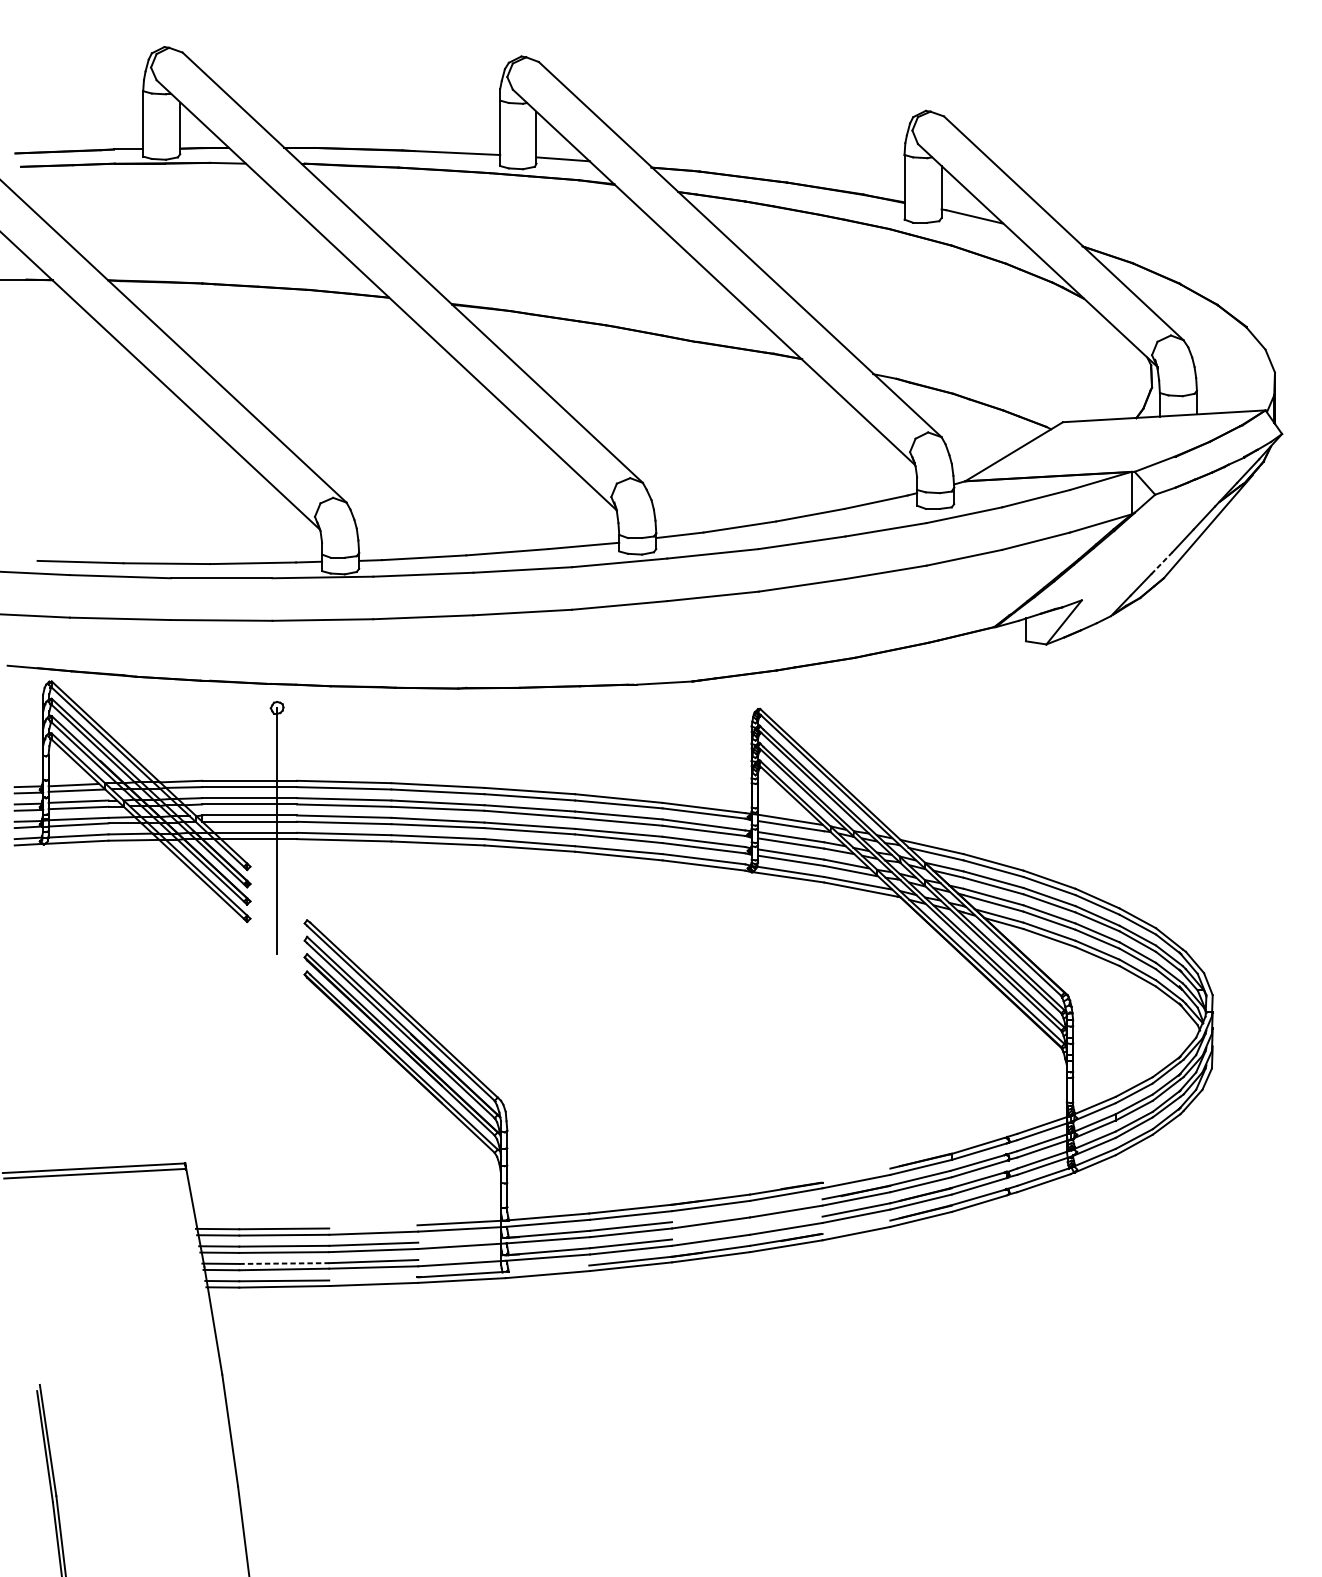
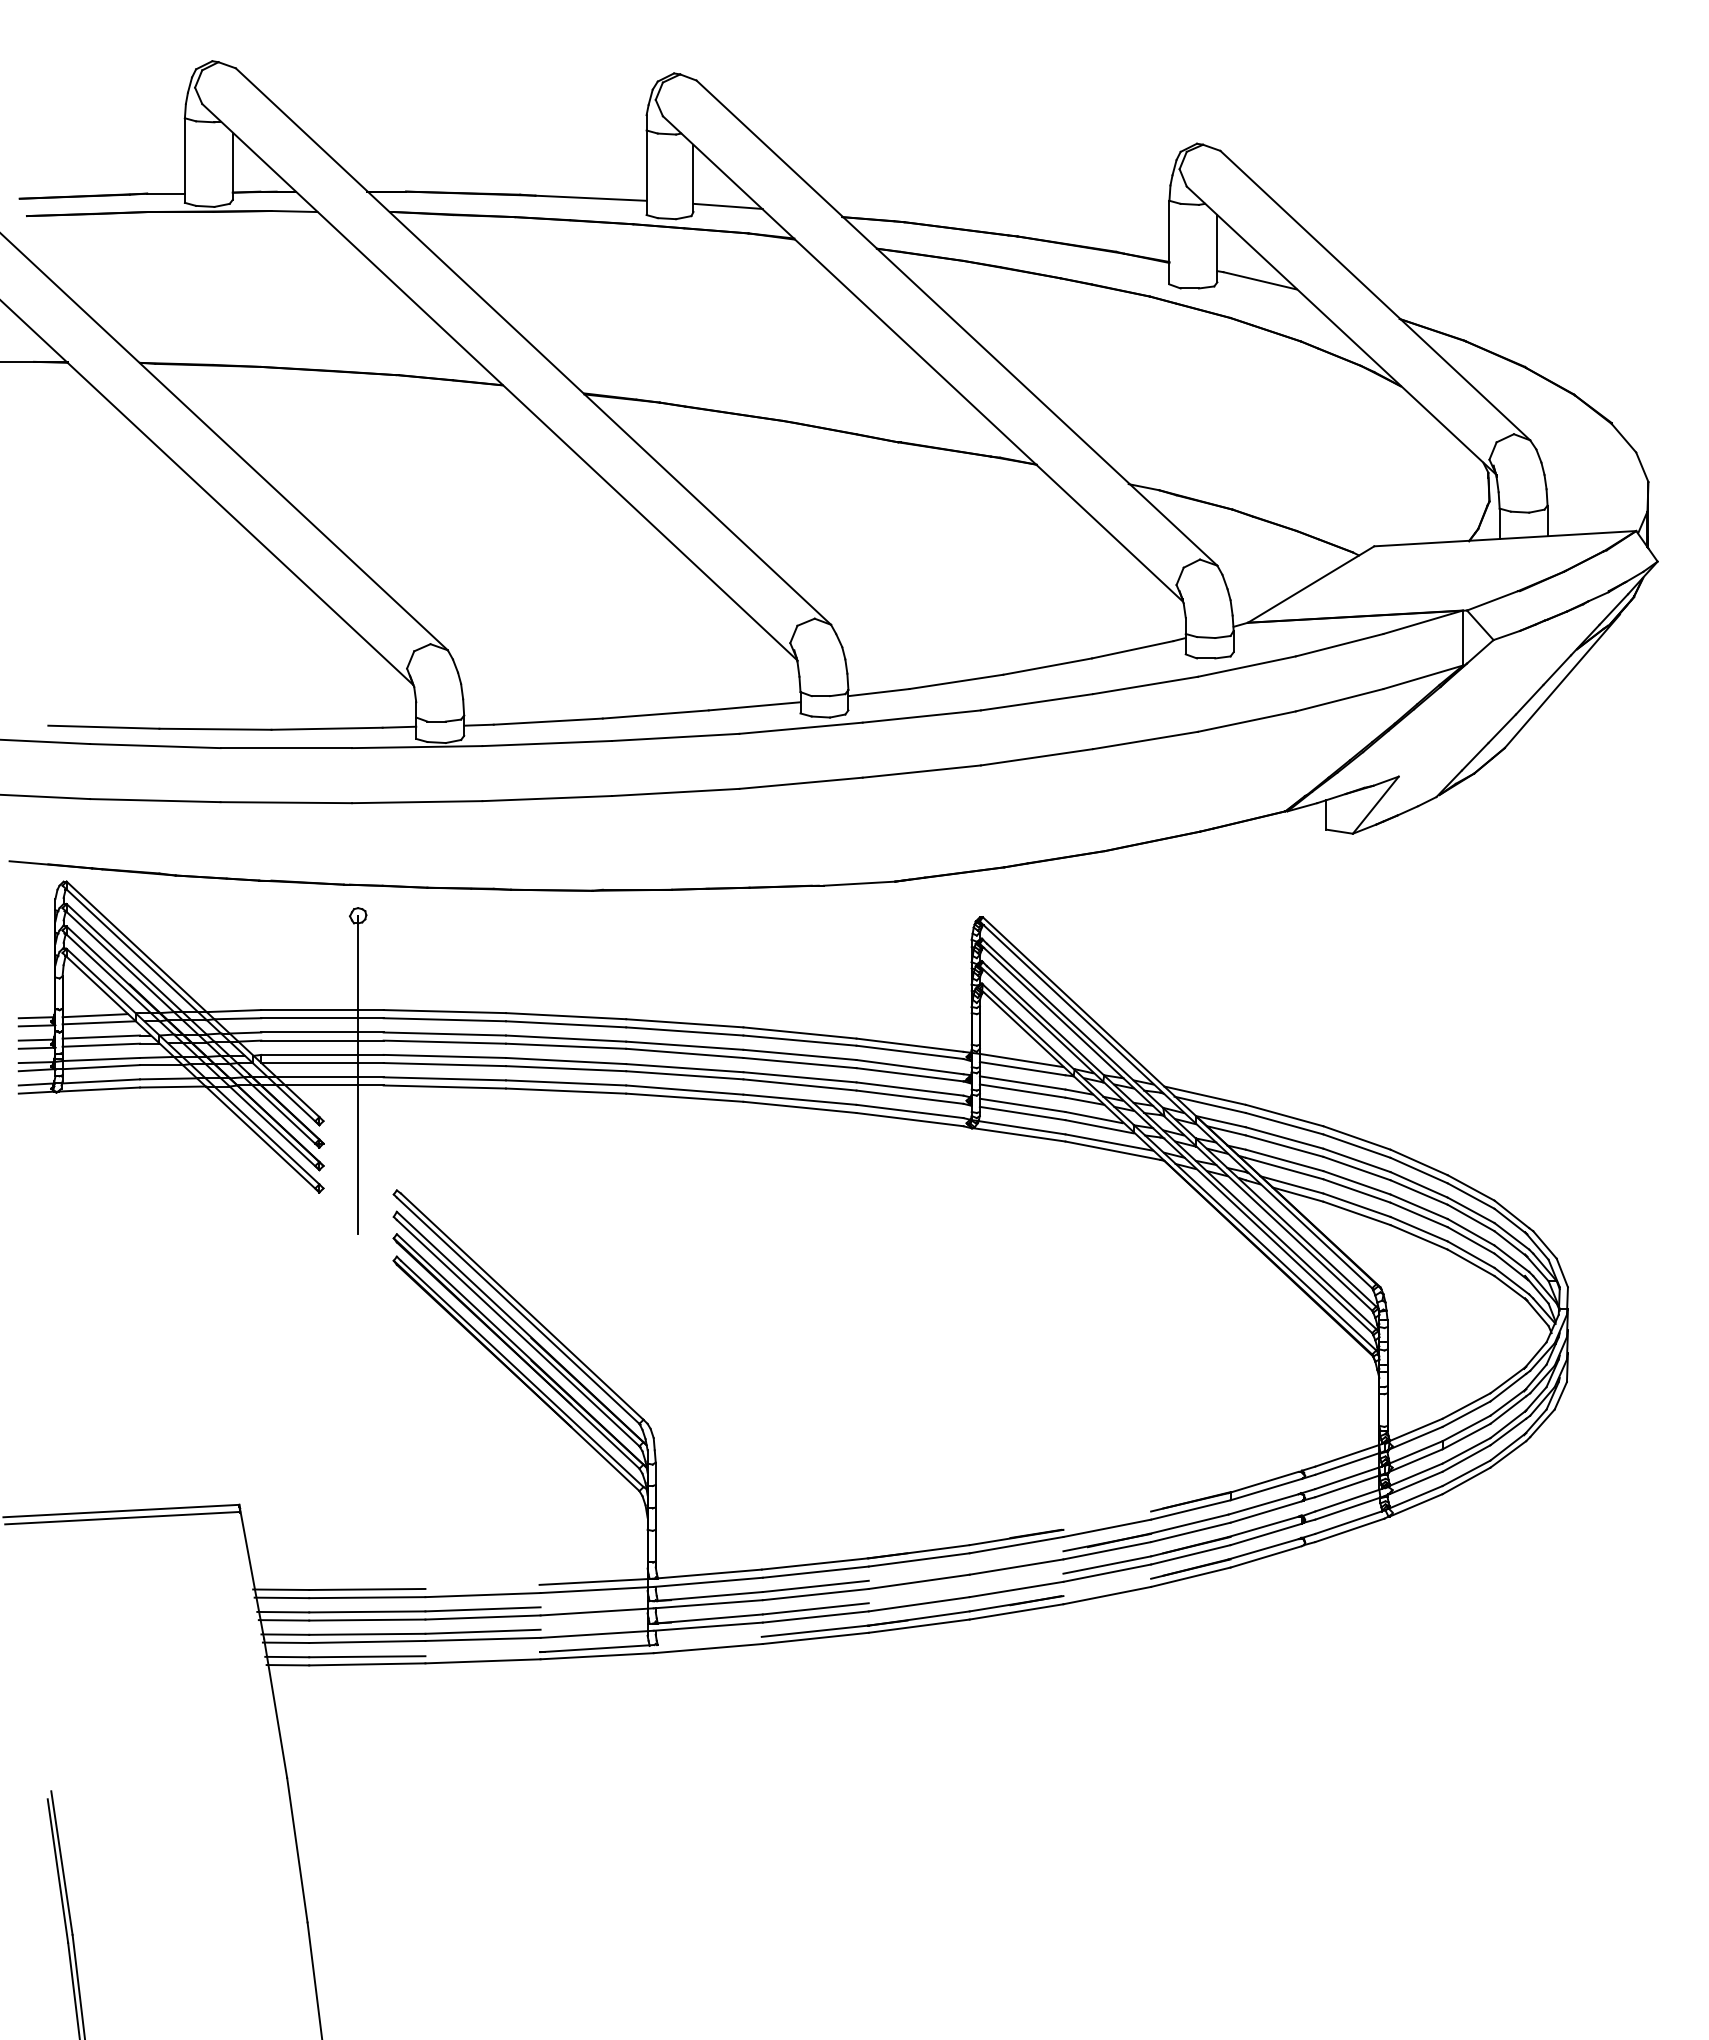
line: (1162, 563) -> (1502, 728), dashed -> solid
line: (284, 1263) -> (367, 1634), dashed -> solid

